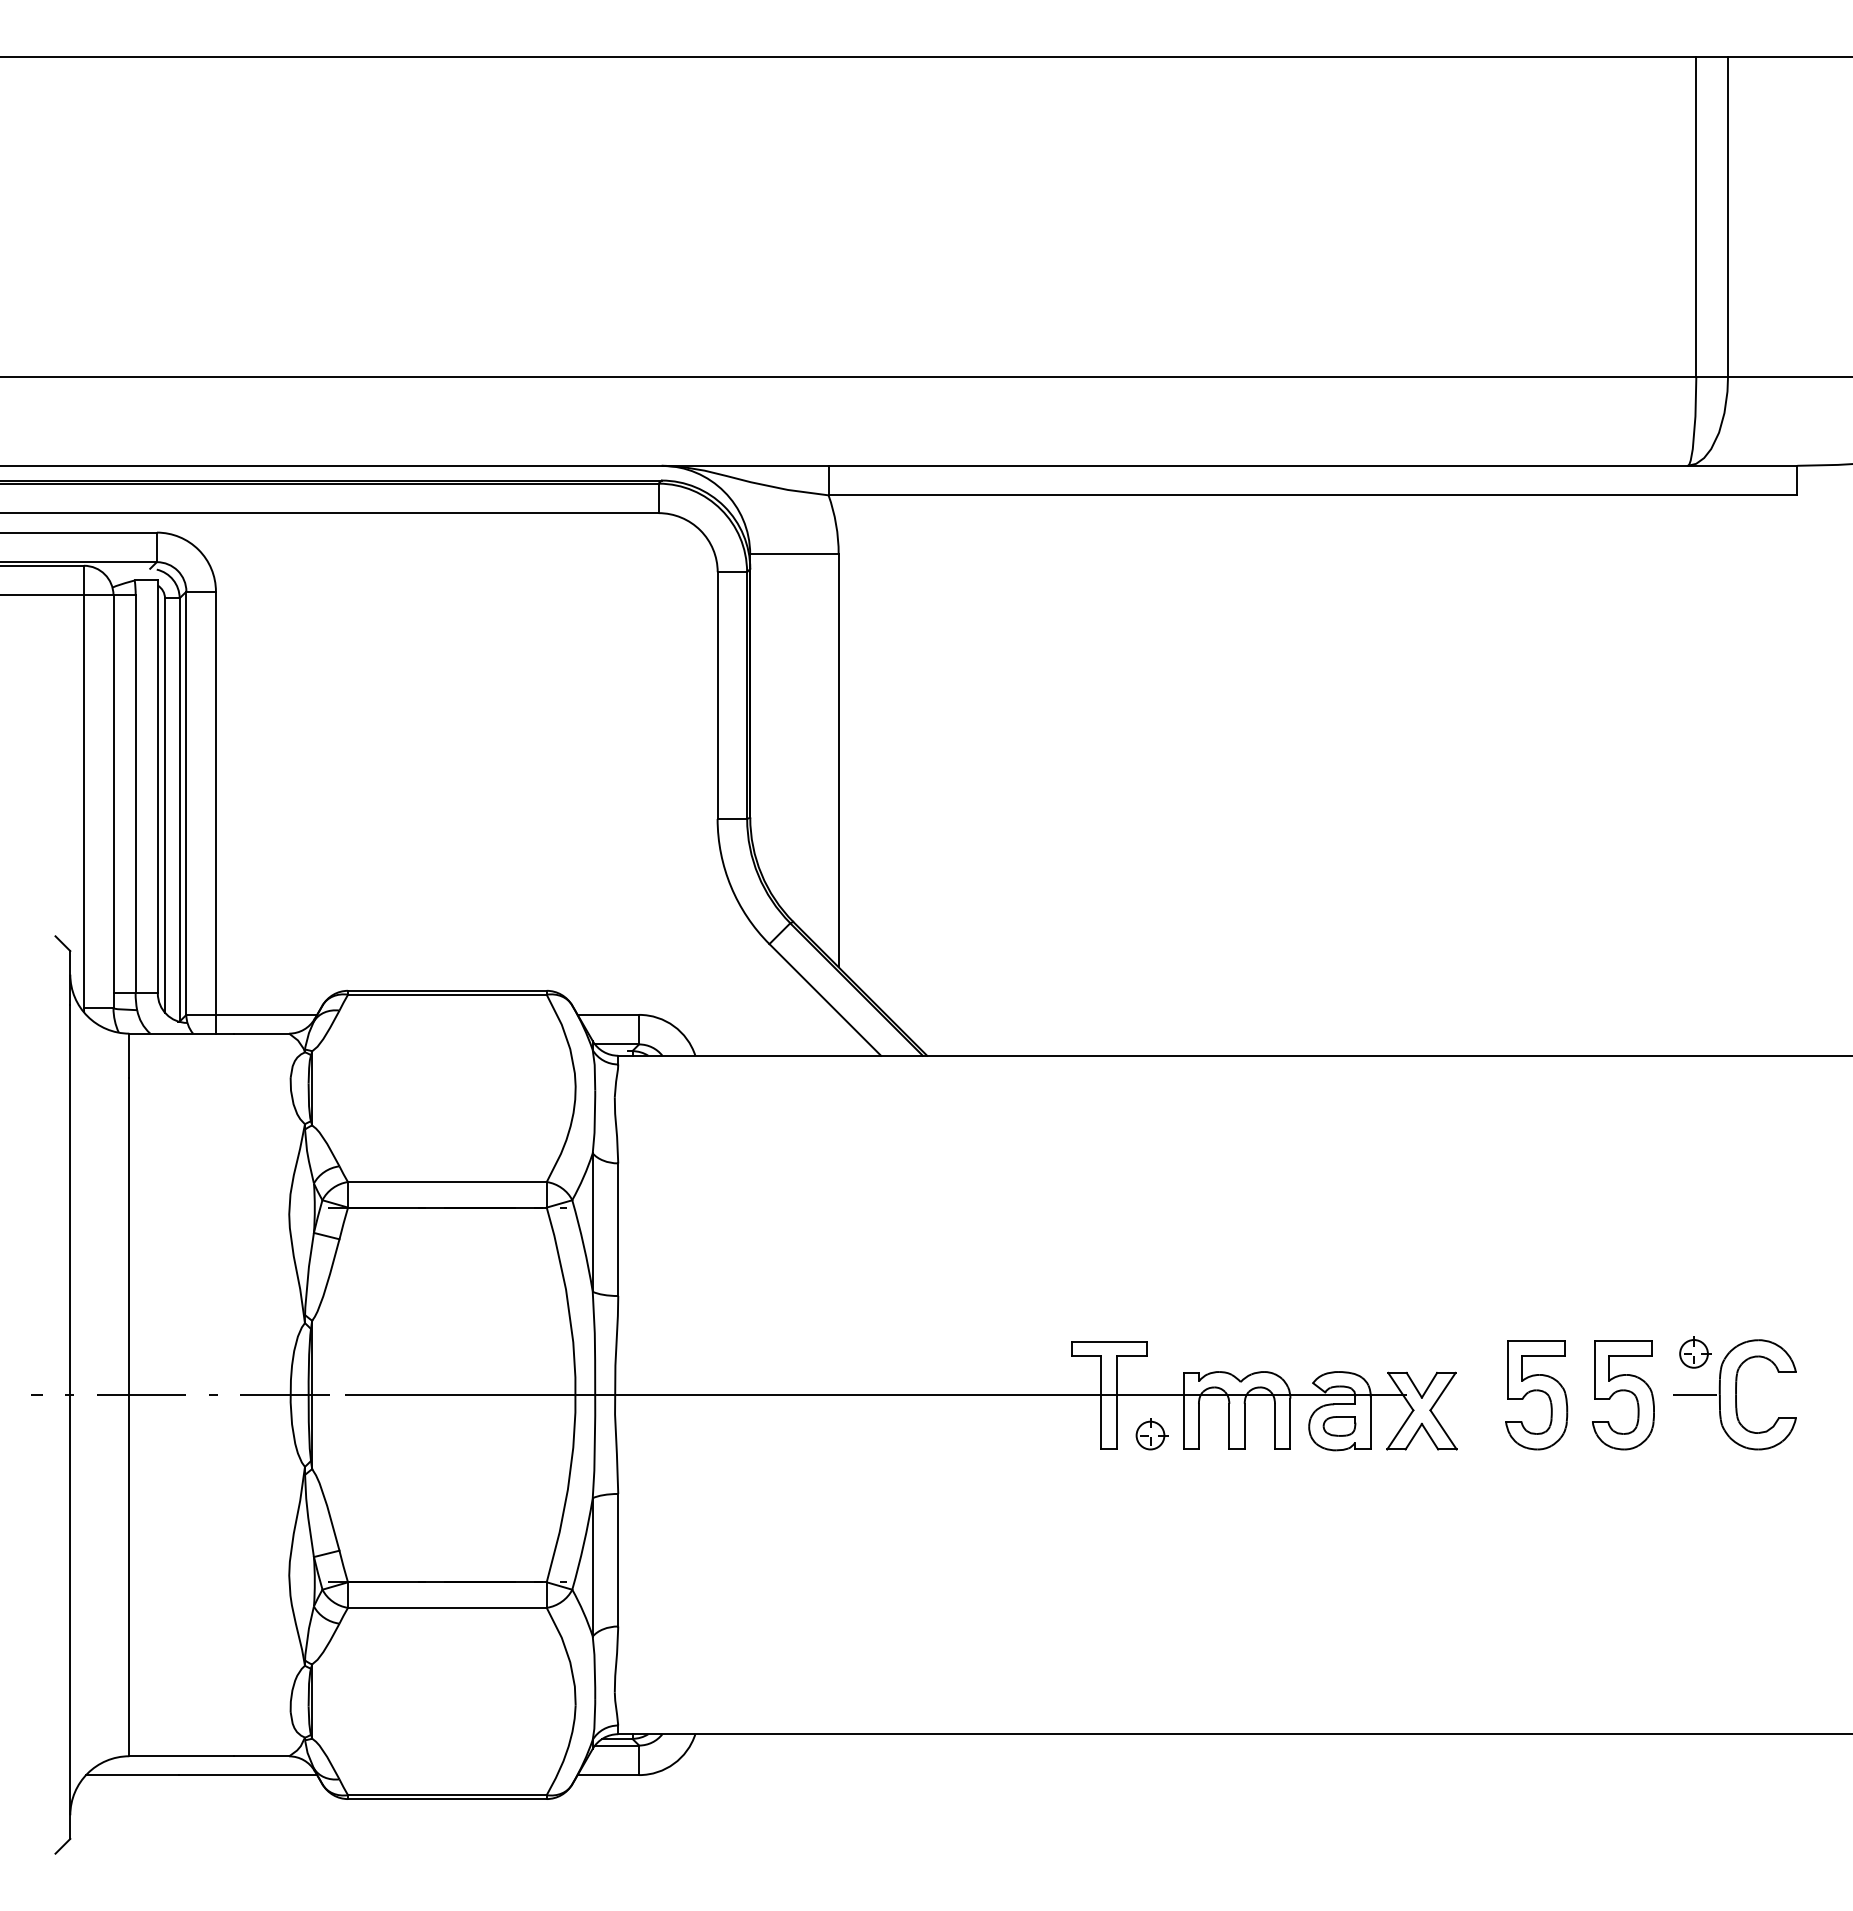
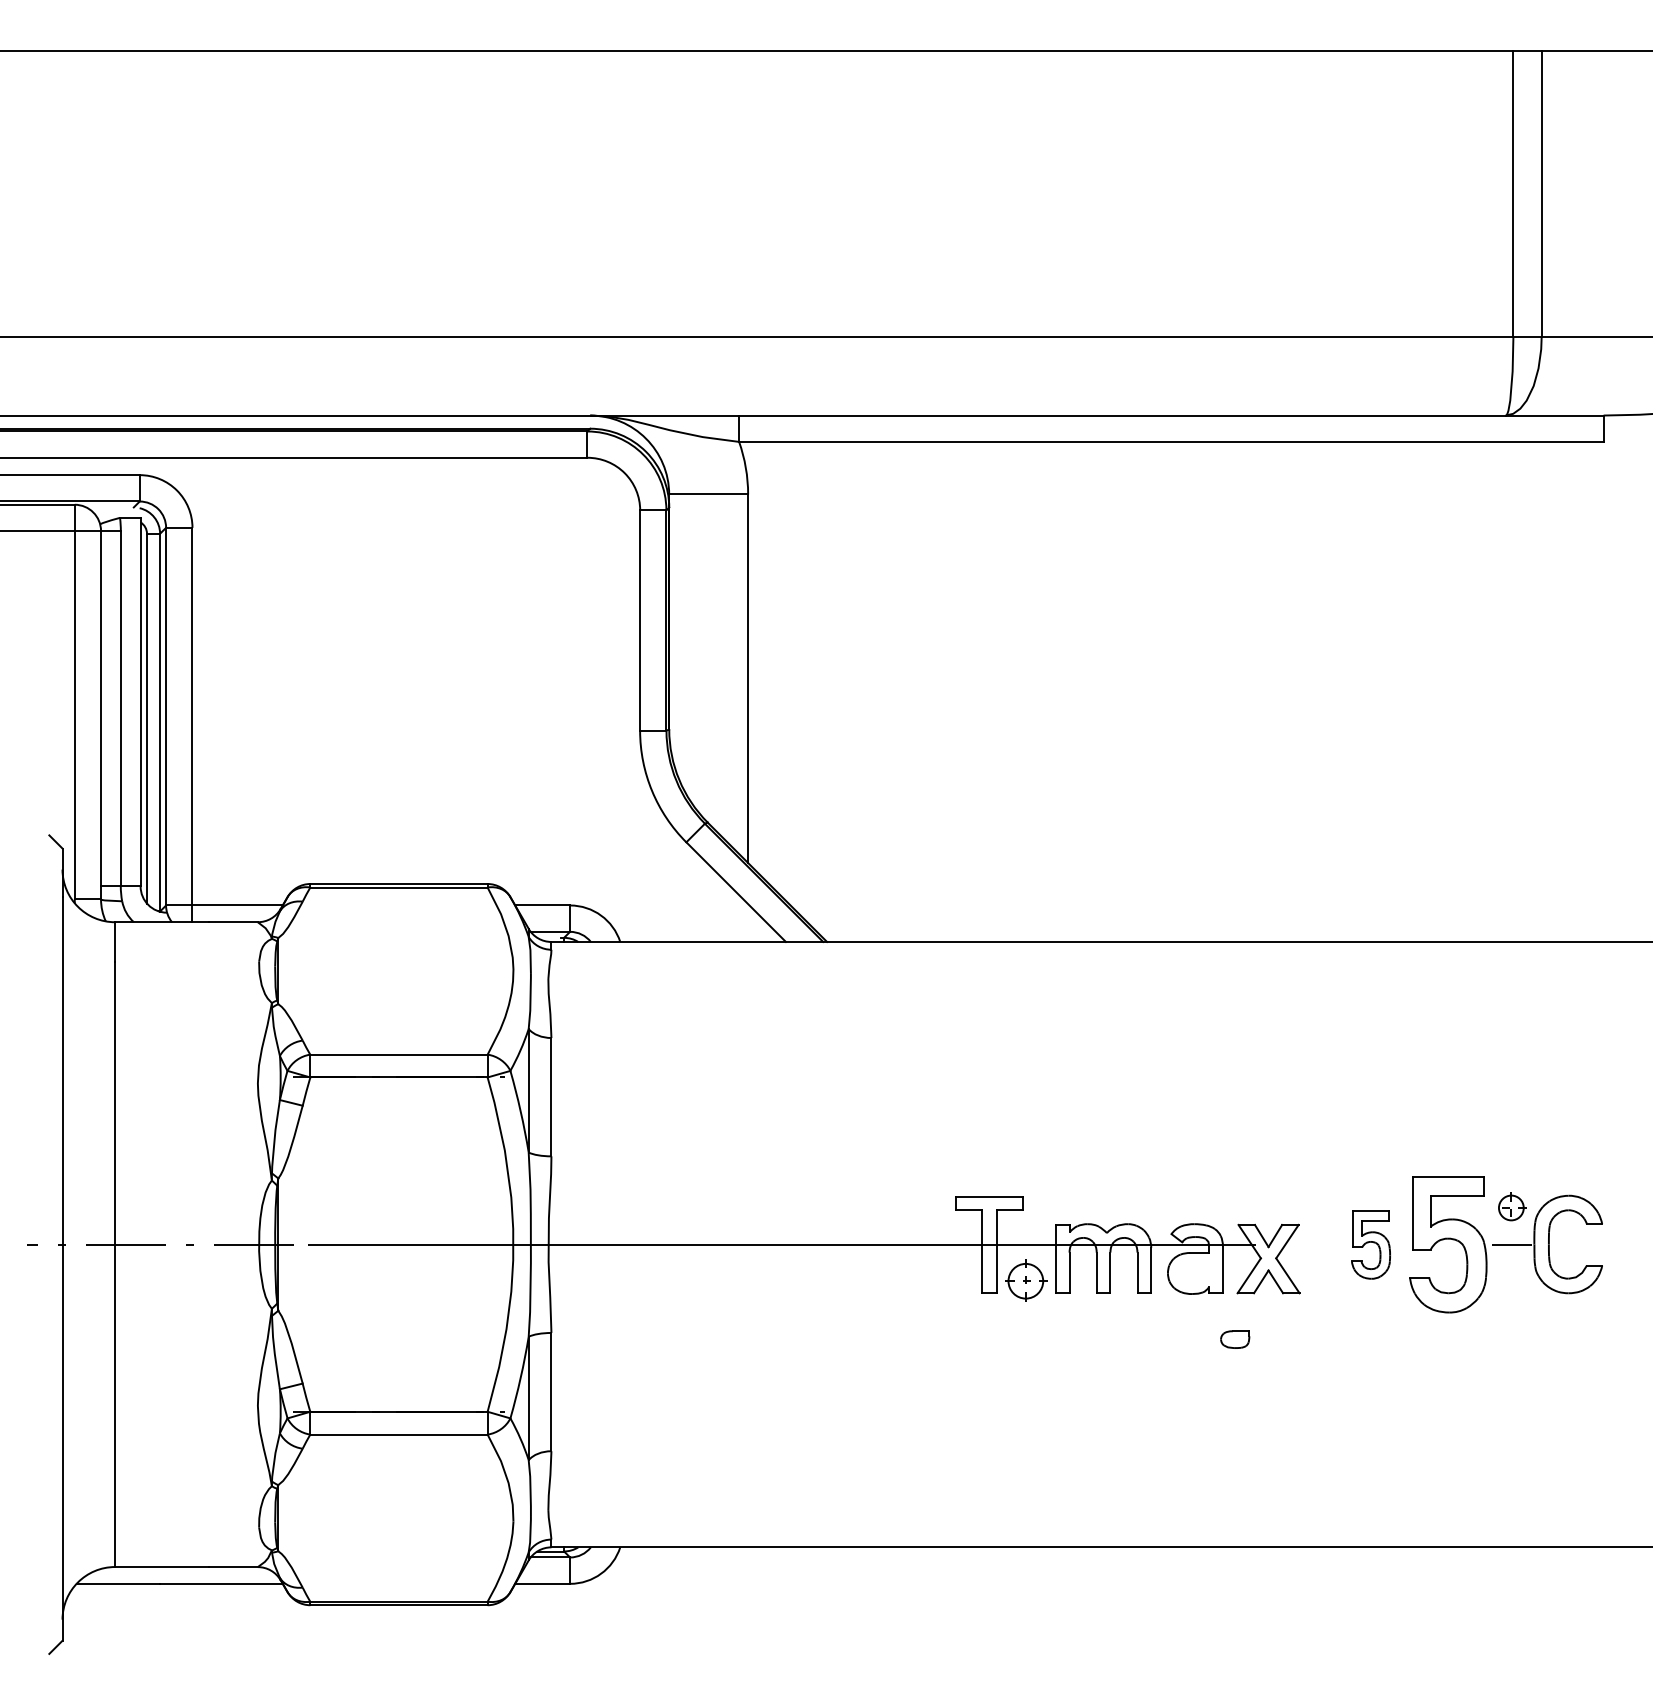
part: (1536, 1395) -> (1370, 1245), size x0.7
part: (1623, 1395) -> (1448, 1245), size x1.4
part: (1339, 1426) -> (1235, 1339), moved
part: (1151, 1434) -> (1027, 1279), size x1.4

